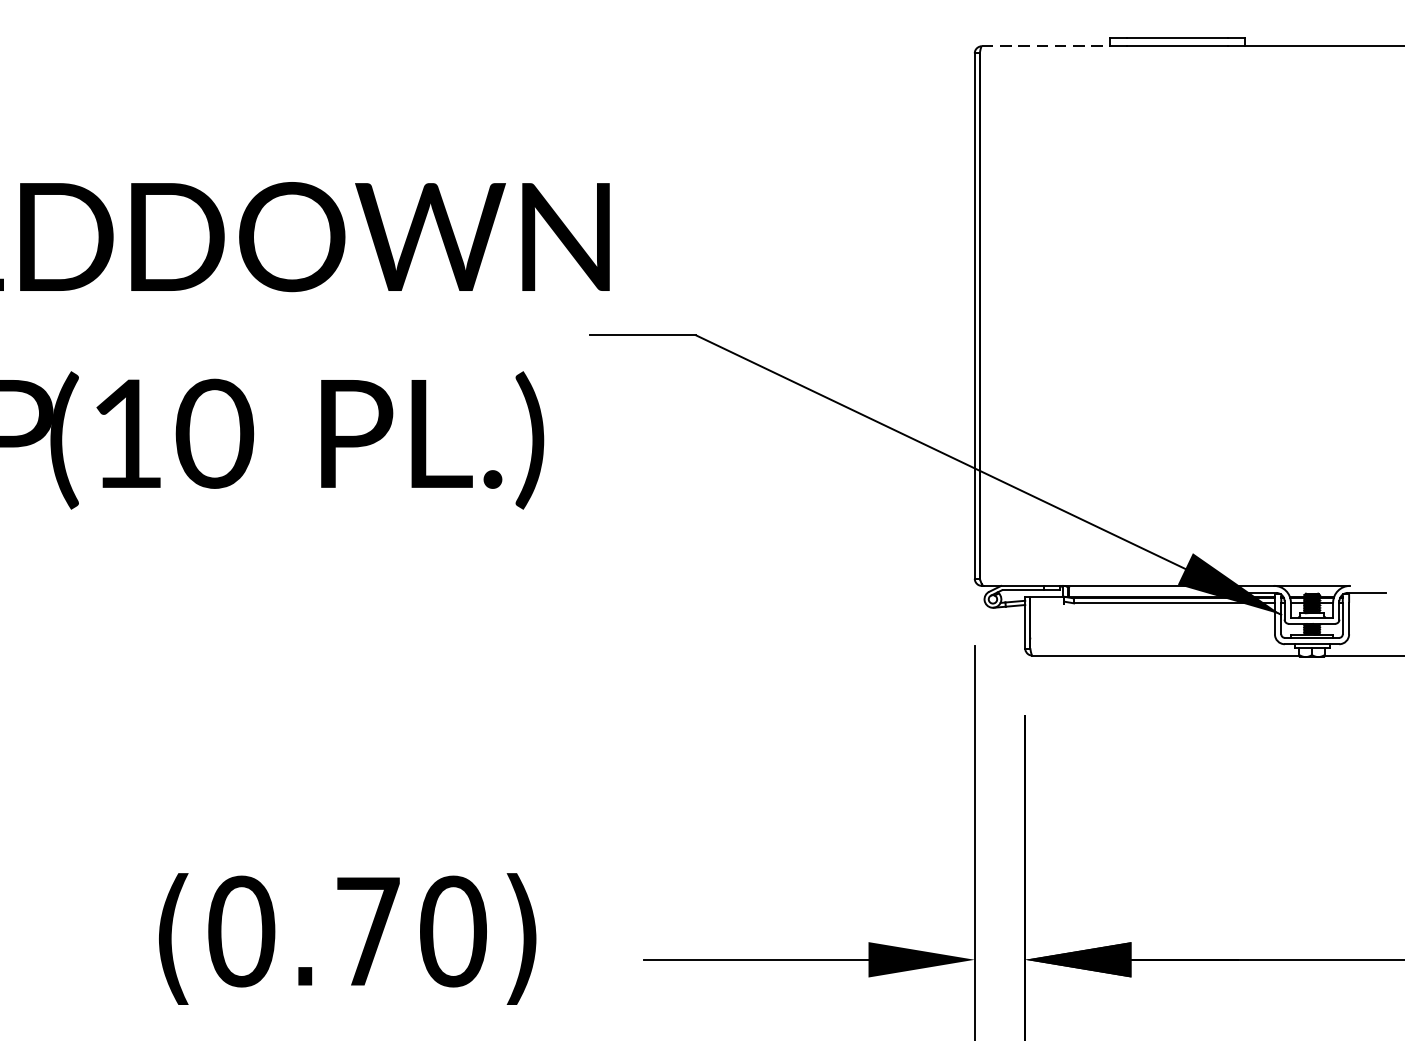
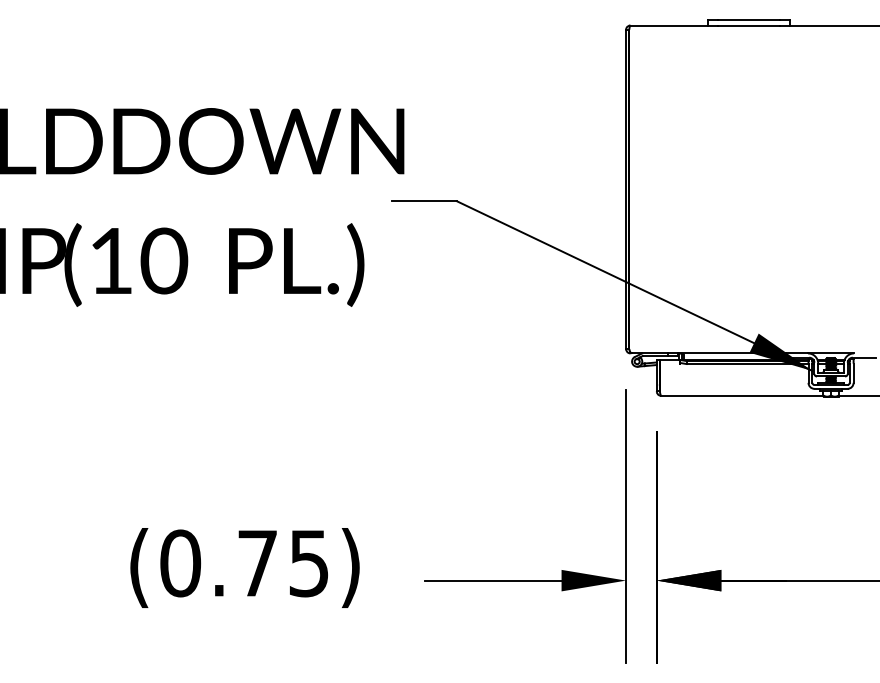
line: (1046, 46) -> (669, 25), dashed -> solid
text: (453, 931) -> (309, 563), (0.70) -> (0.75)

